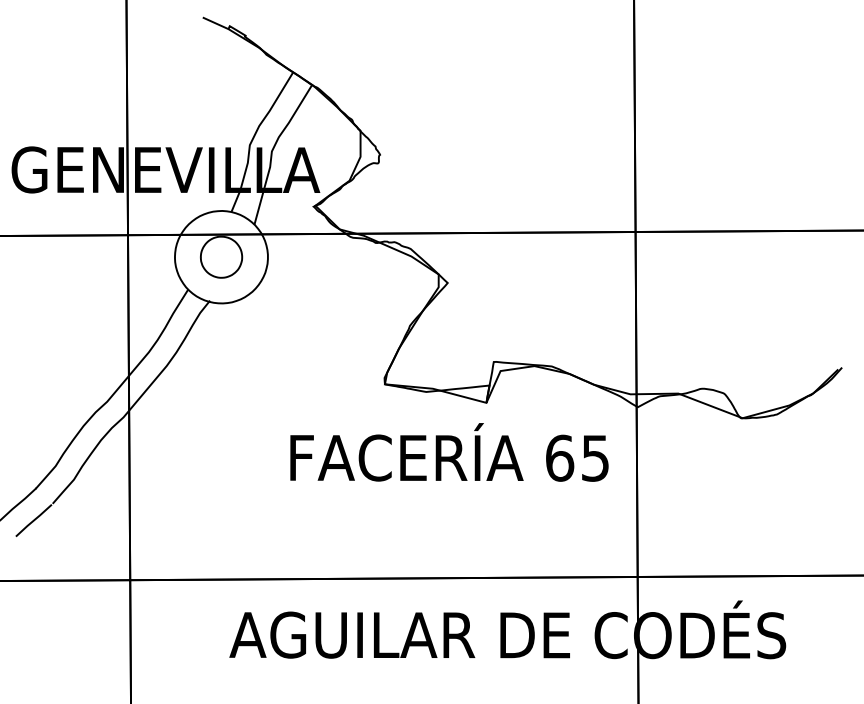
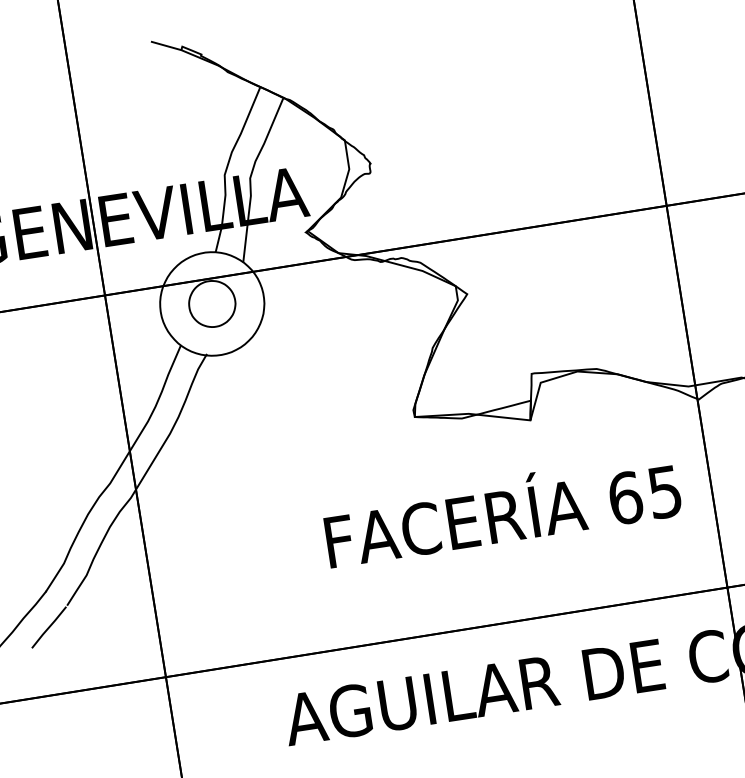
text: (449, 452) -> (502, 510), moved

